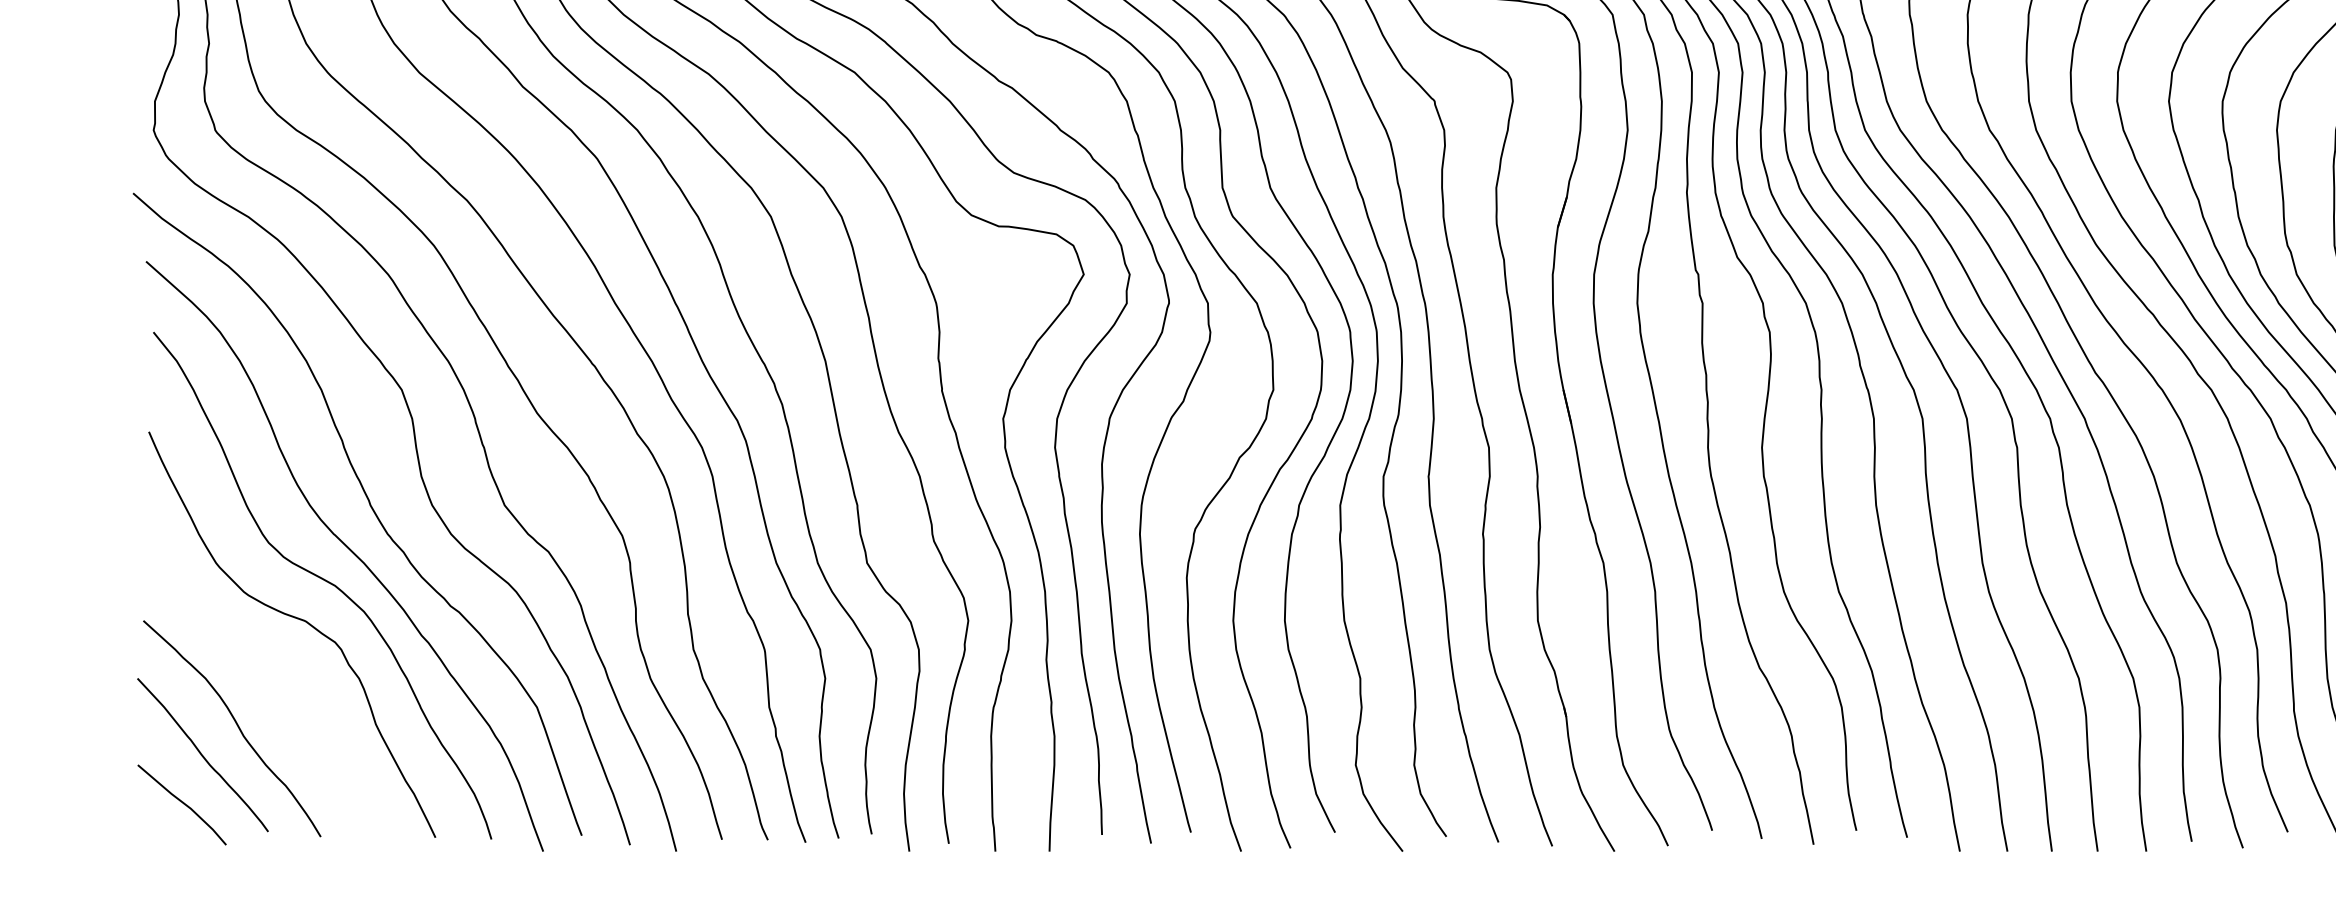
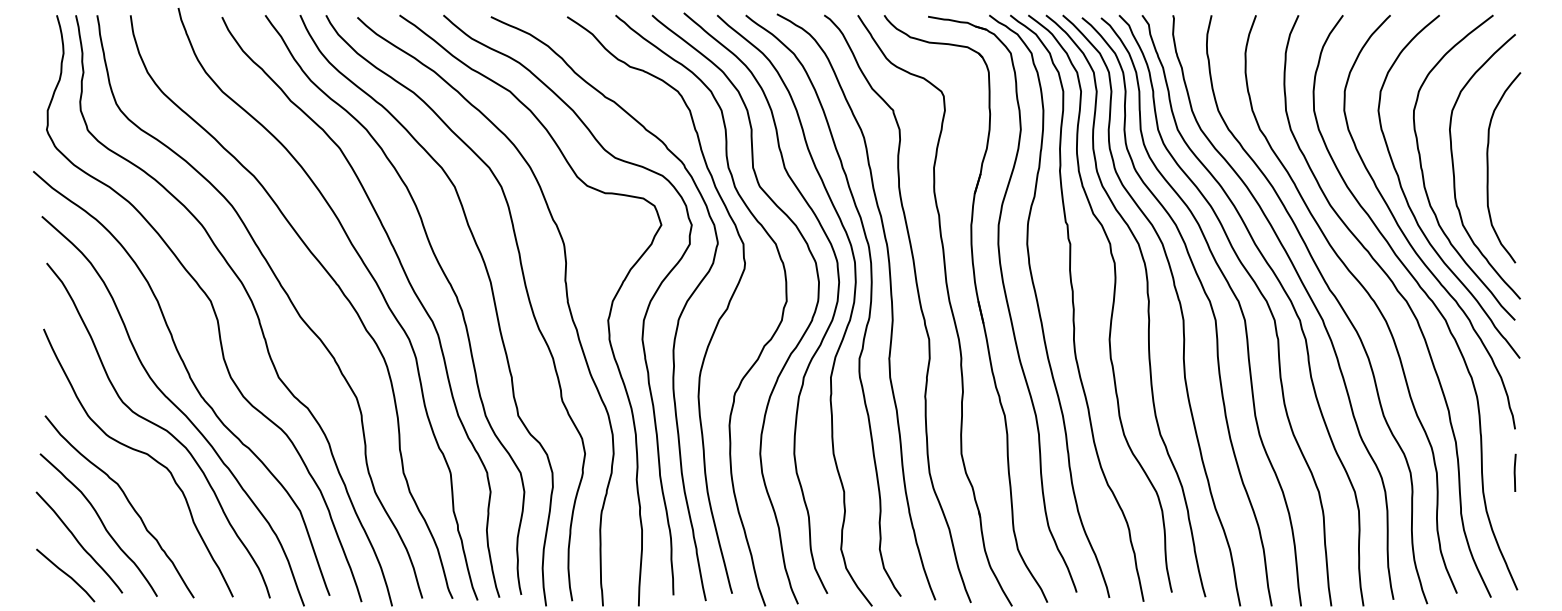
curve: (275, 692) -> (127, 501), added

